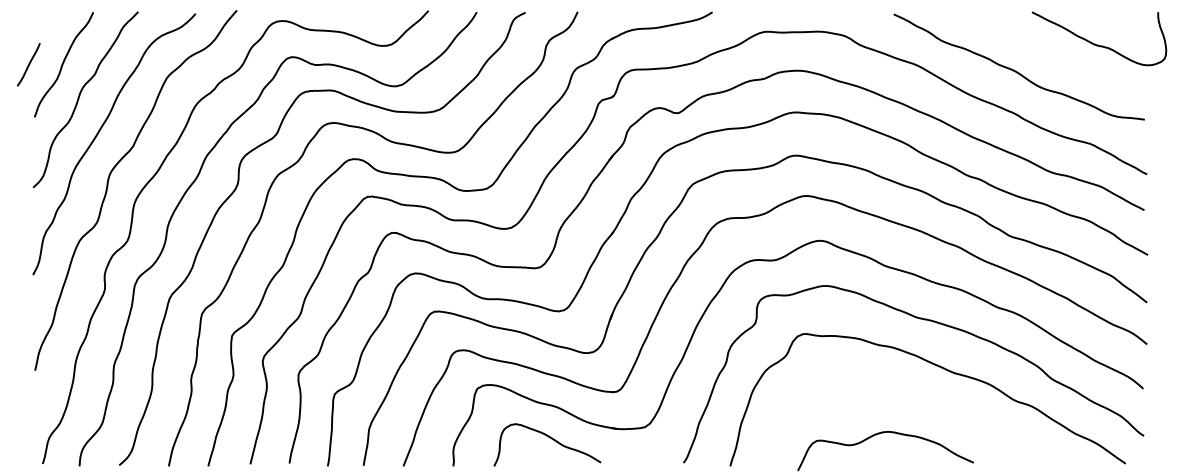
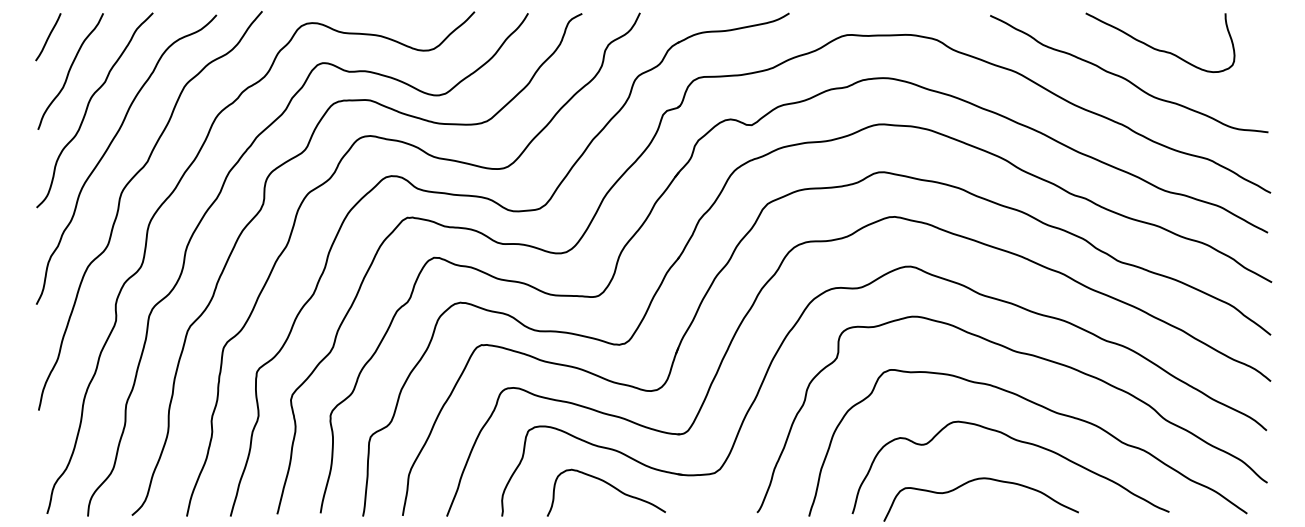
curve: (1098, 44) -> (1159, 49), moved
line: (28, 64) -> (48, 36), moved
curve: (917, 398) -> (1016, 441), added

